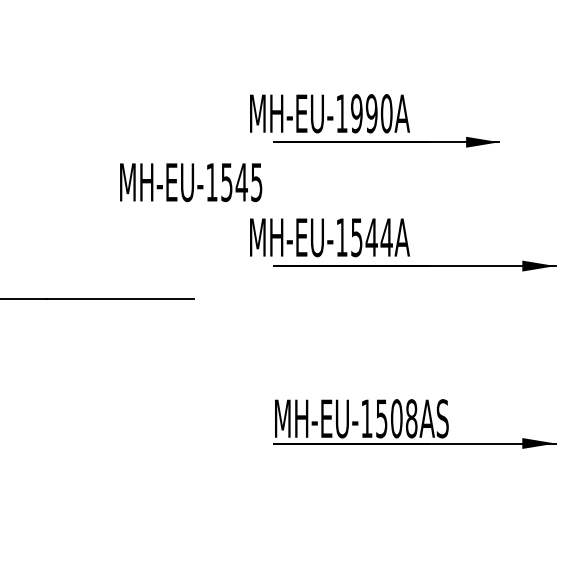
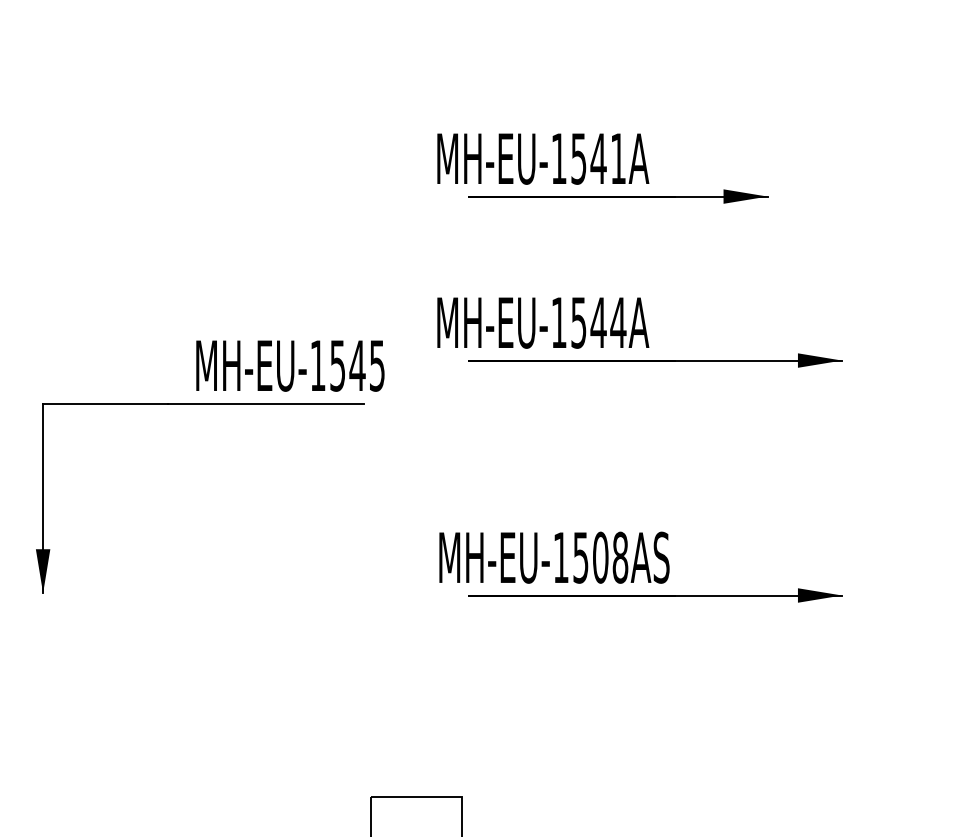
text: (371, 113) -> (598, 158), MH-EU-1990A -> MH-EU-1541A
text: (191, 182) -> (290, 365), moved
text: (361, 418) -> (554, 557), moved

